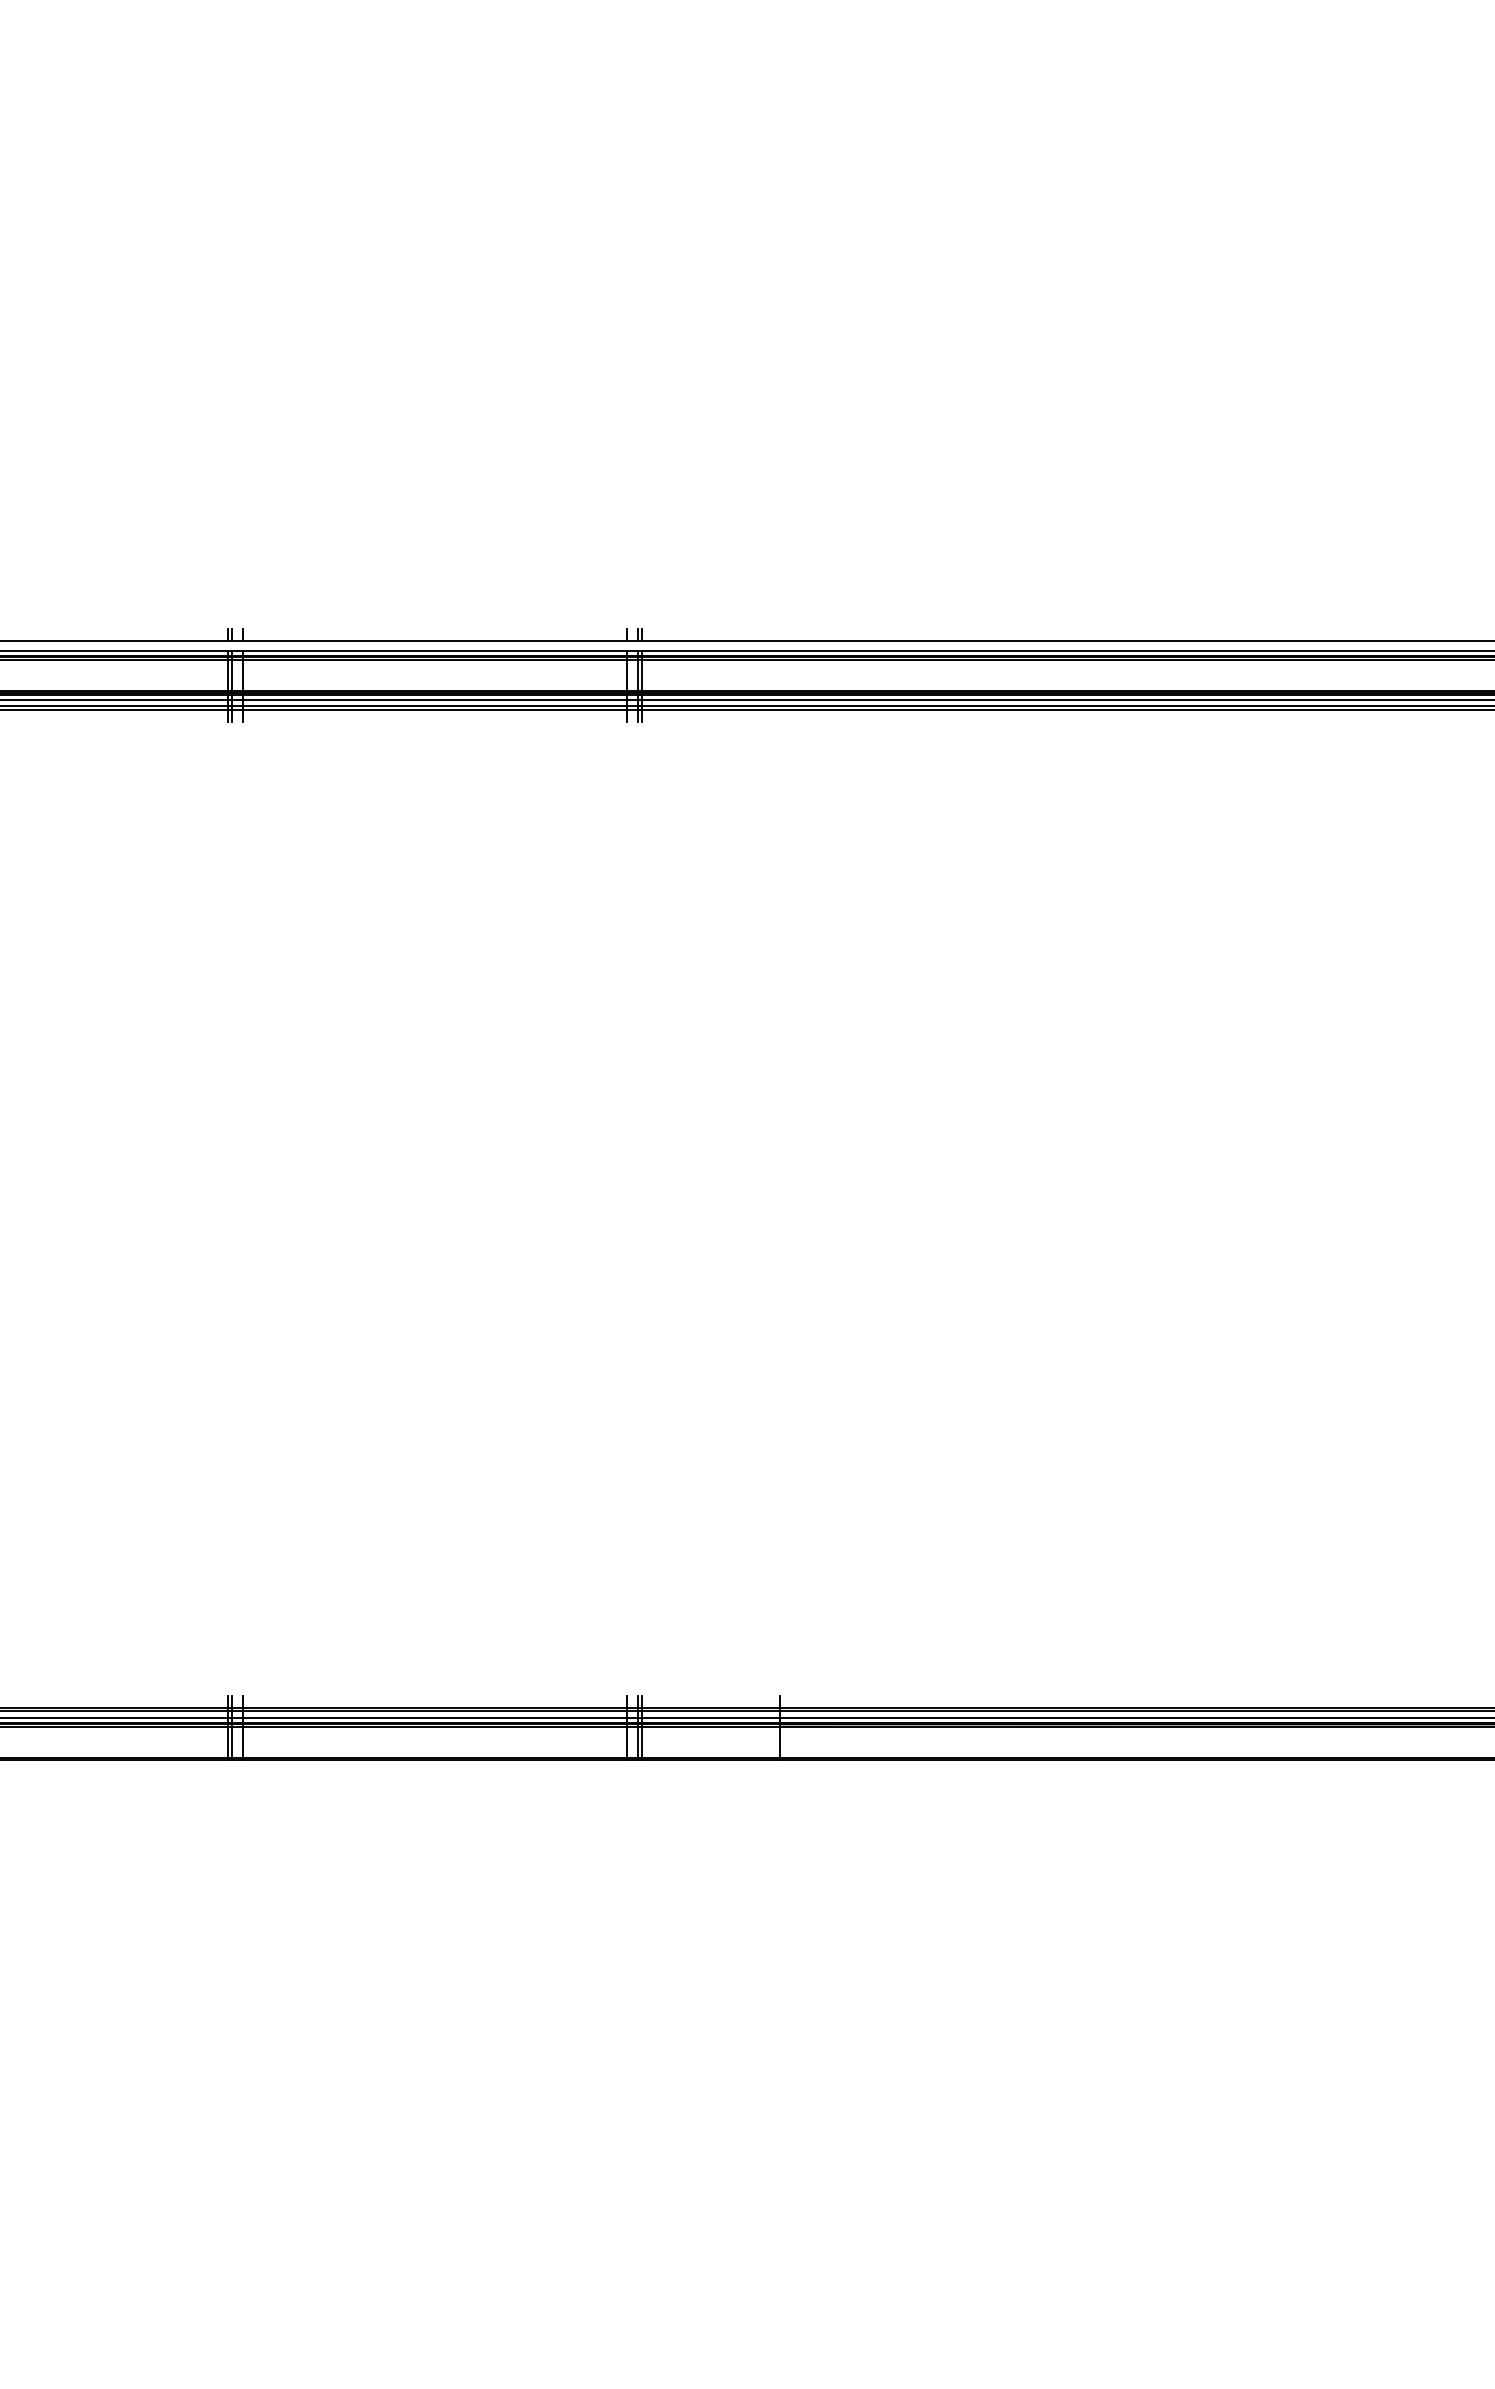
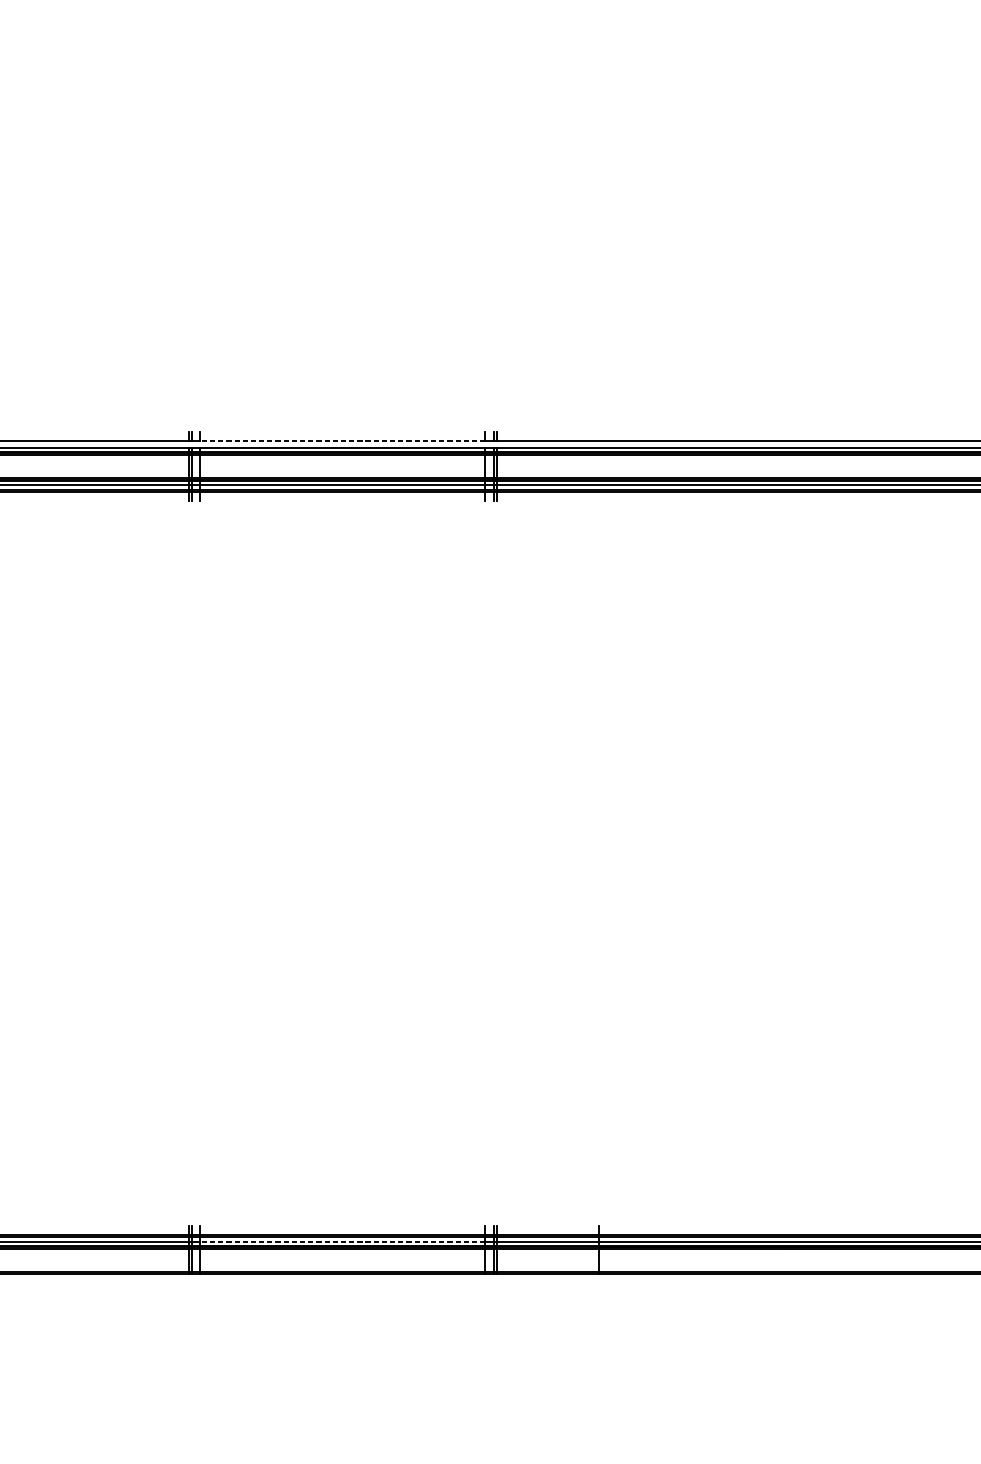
line: (434, 640) -> (342, 440), solid -> dashed
line: (434, 1717) -> (342, 1242), solid -> dashed

